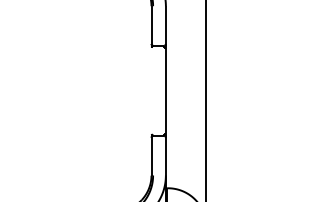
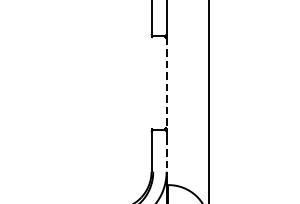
line: (165, 91) -> (166, 83), solid -> dashed
line: (165, 159) -> (166, 154), solid -> dashed

